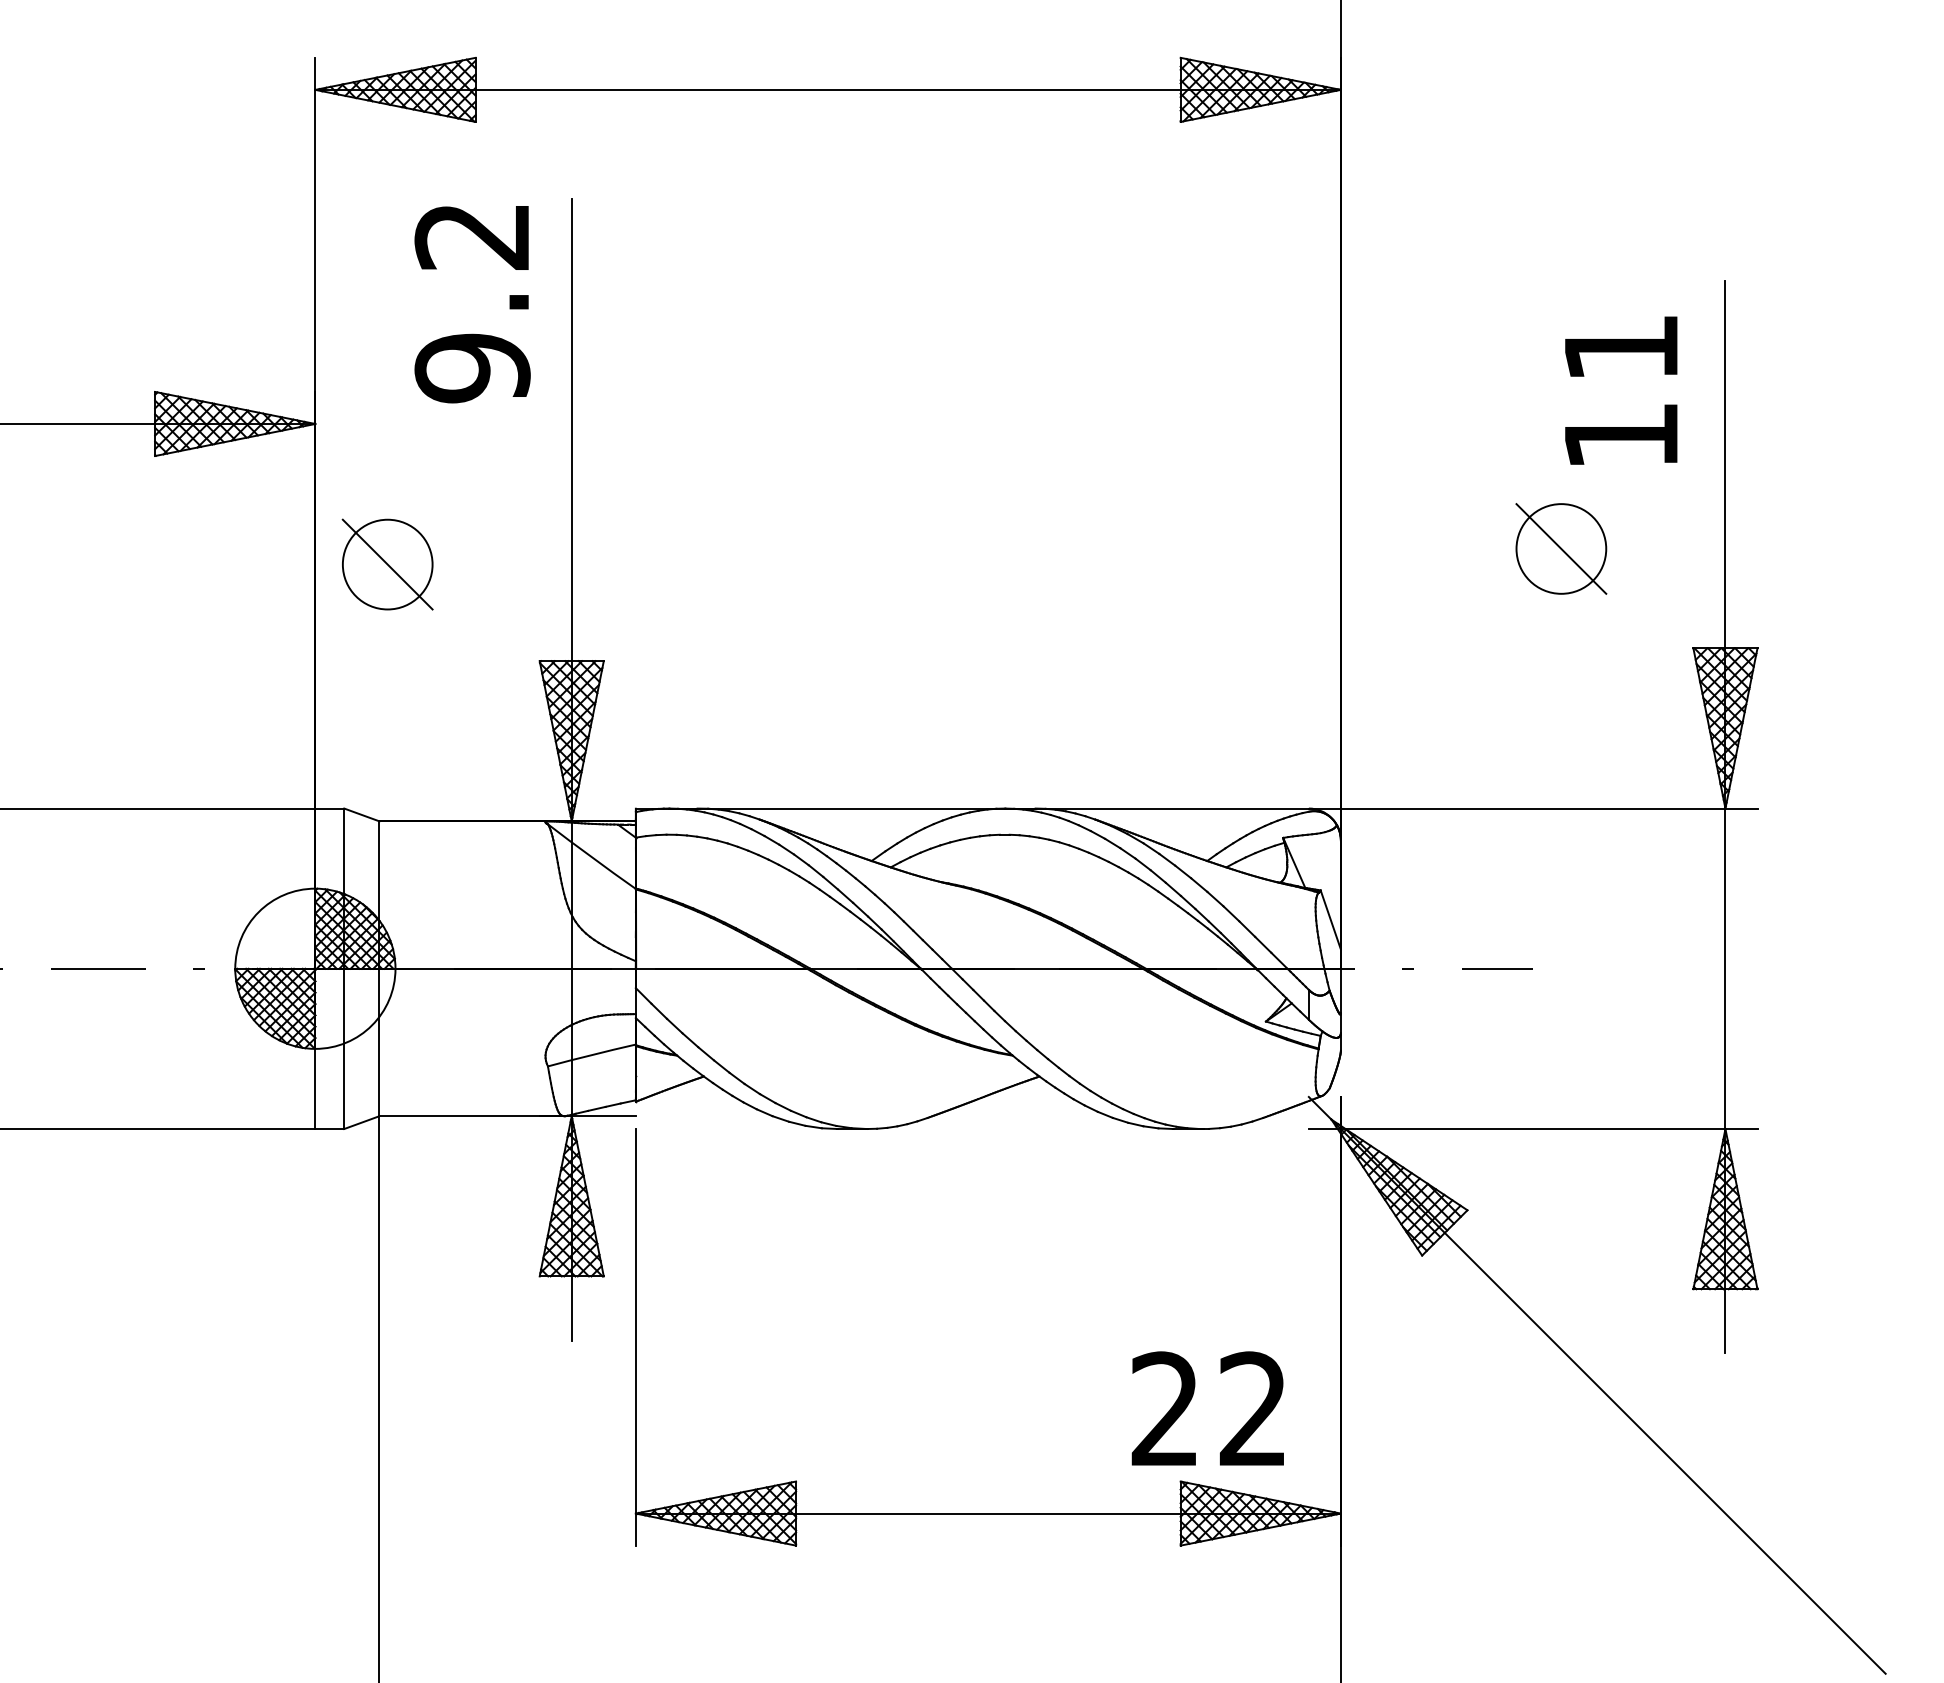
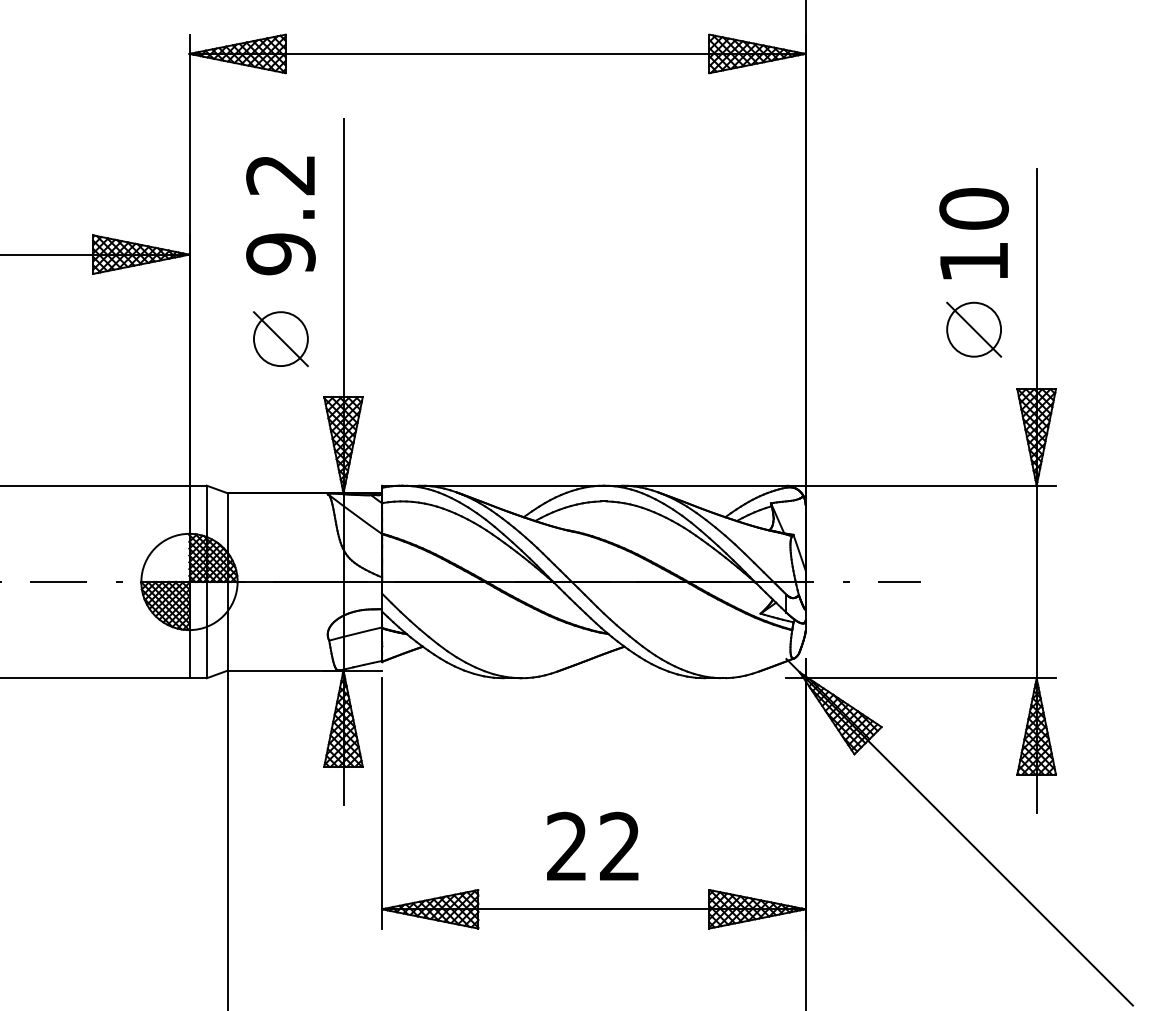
text: (471, 303) -> (280, 215), moved
text: (1621, 347) -> (974, 208), 11 -> 10
part: (1562, 548) -> (974, 329), moved
part: (386, 565) -> (280, 339), moved
text: (1207, 1407) -> (592, 845), moved

